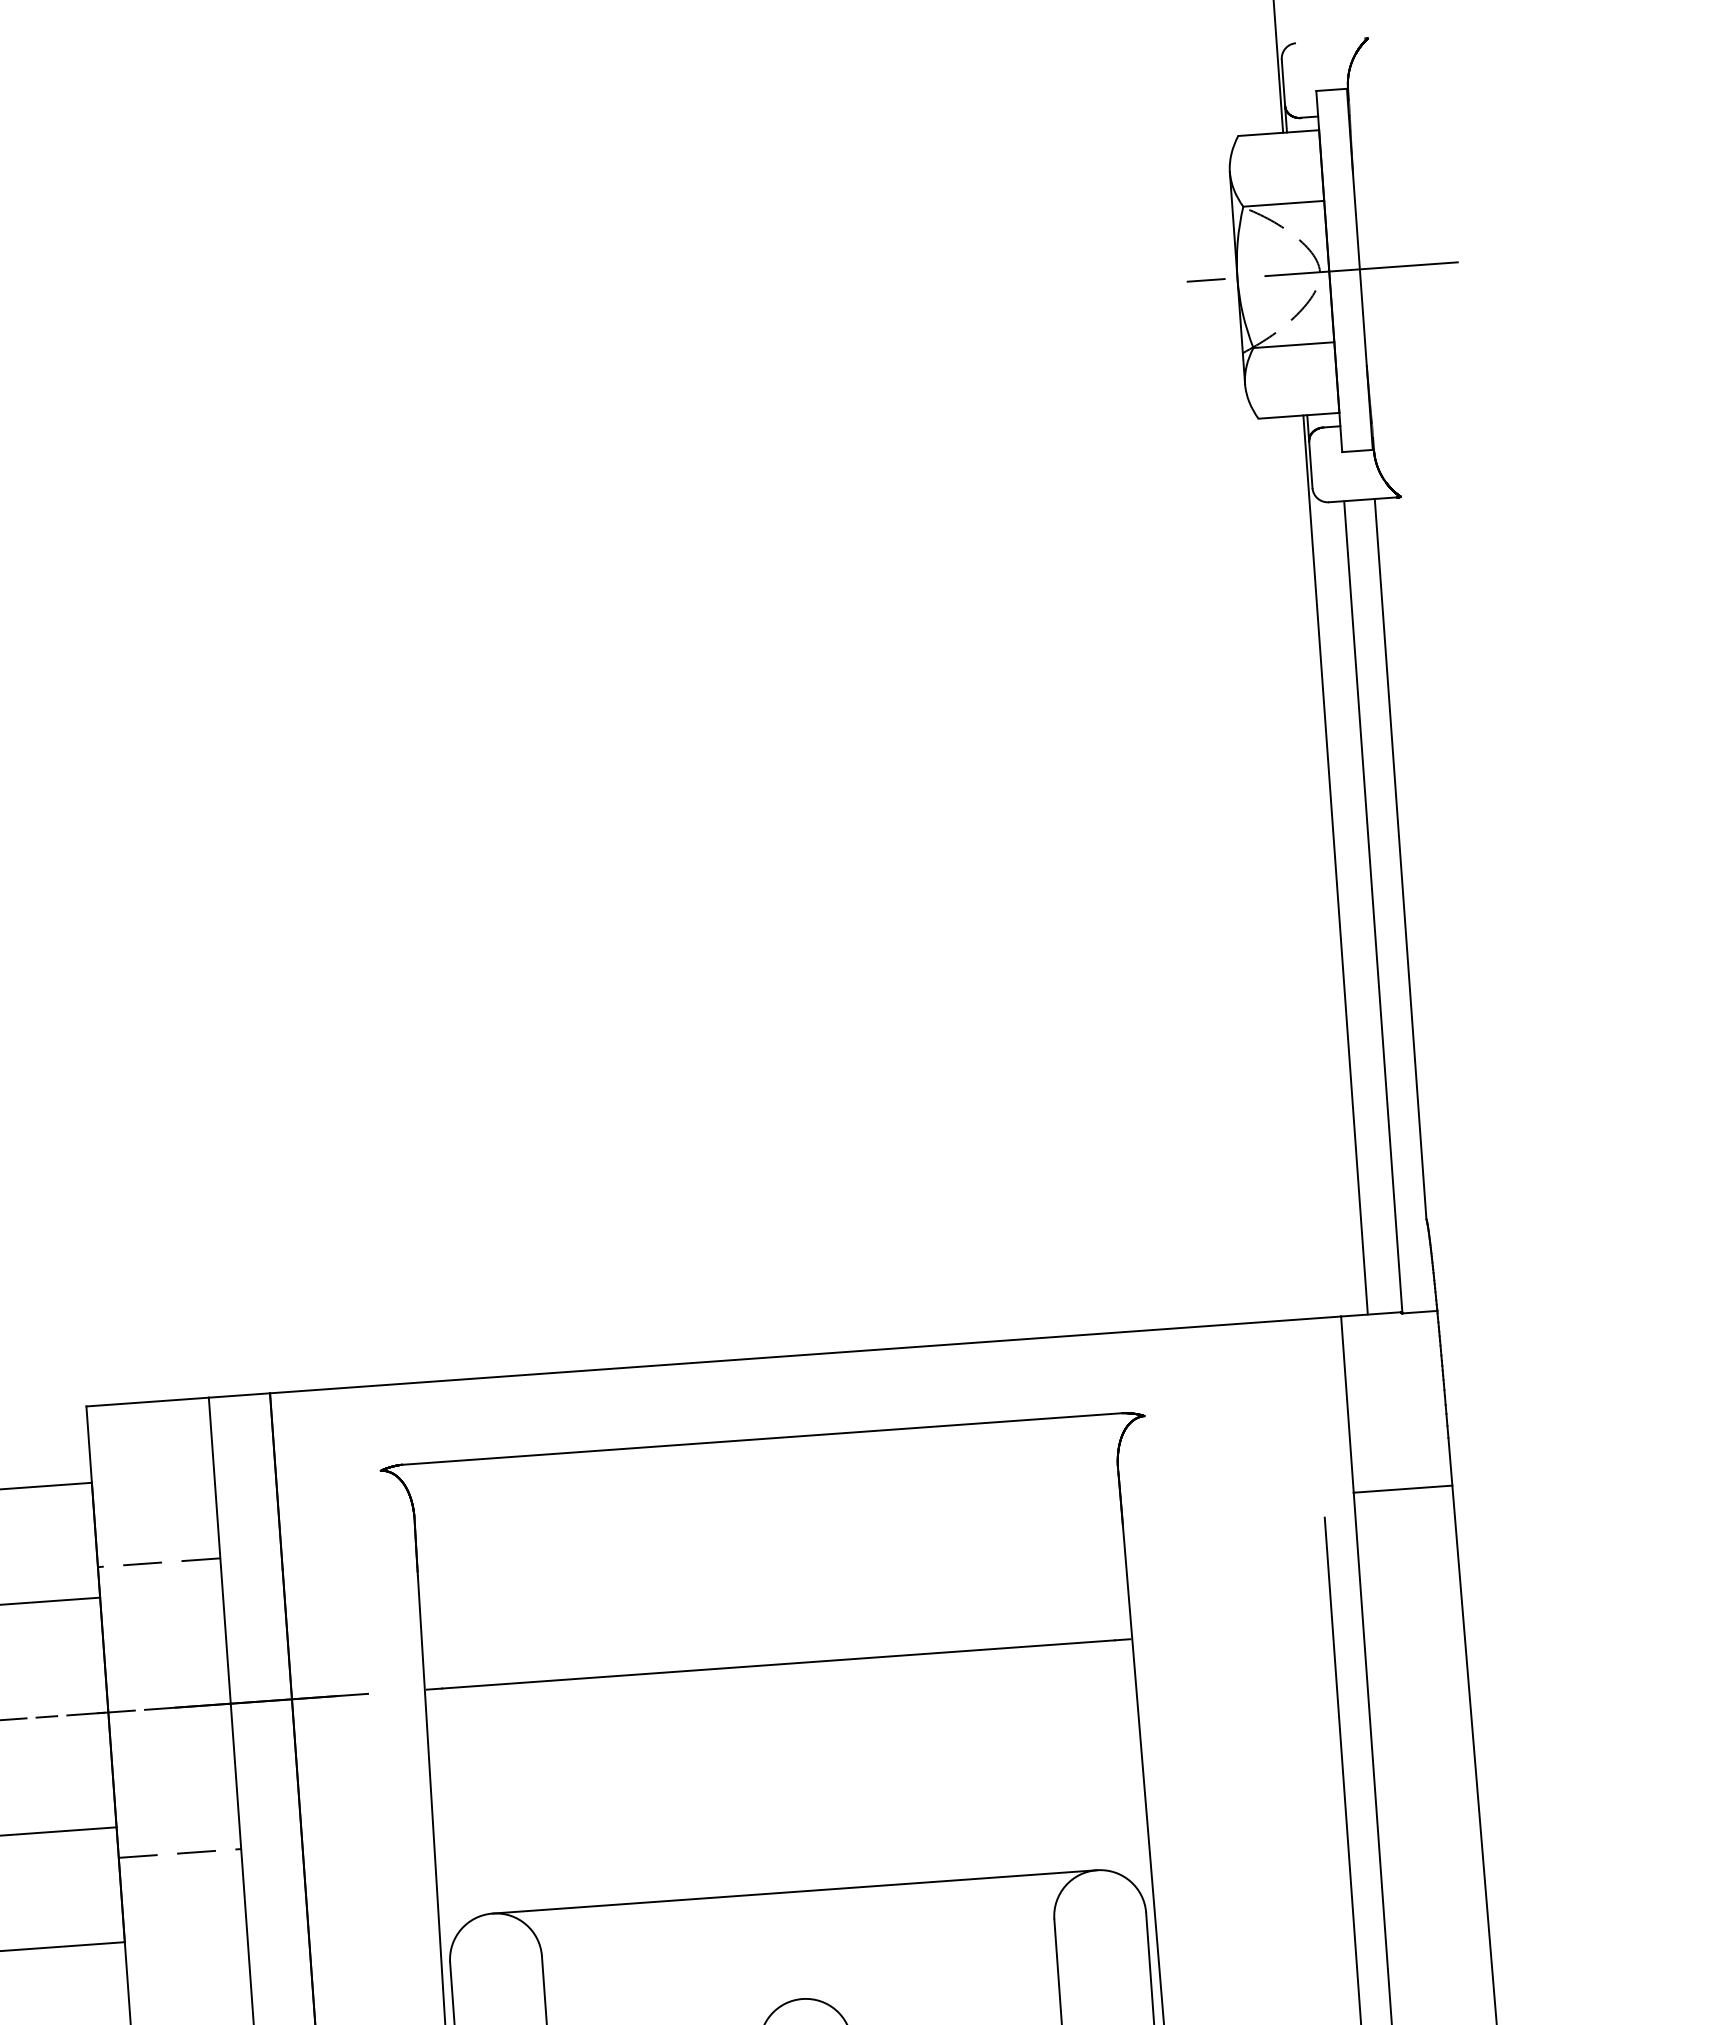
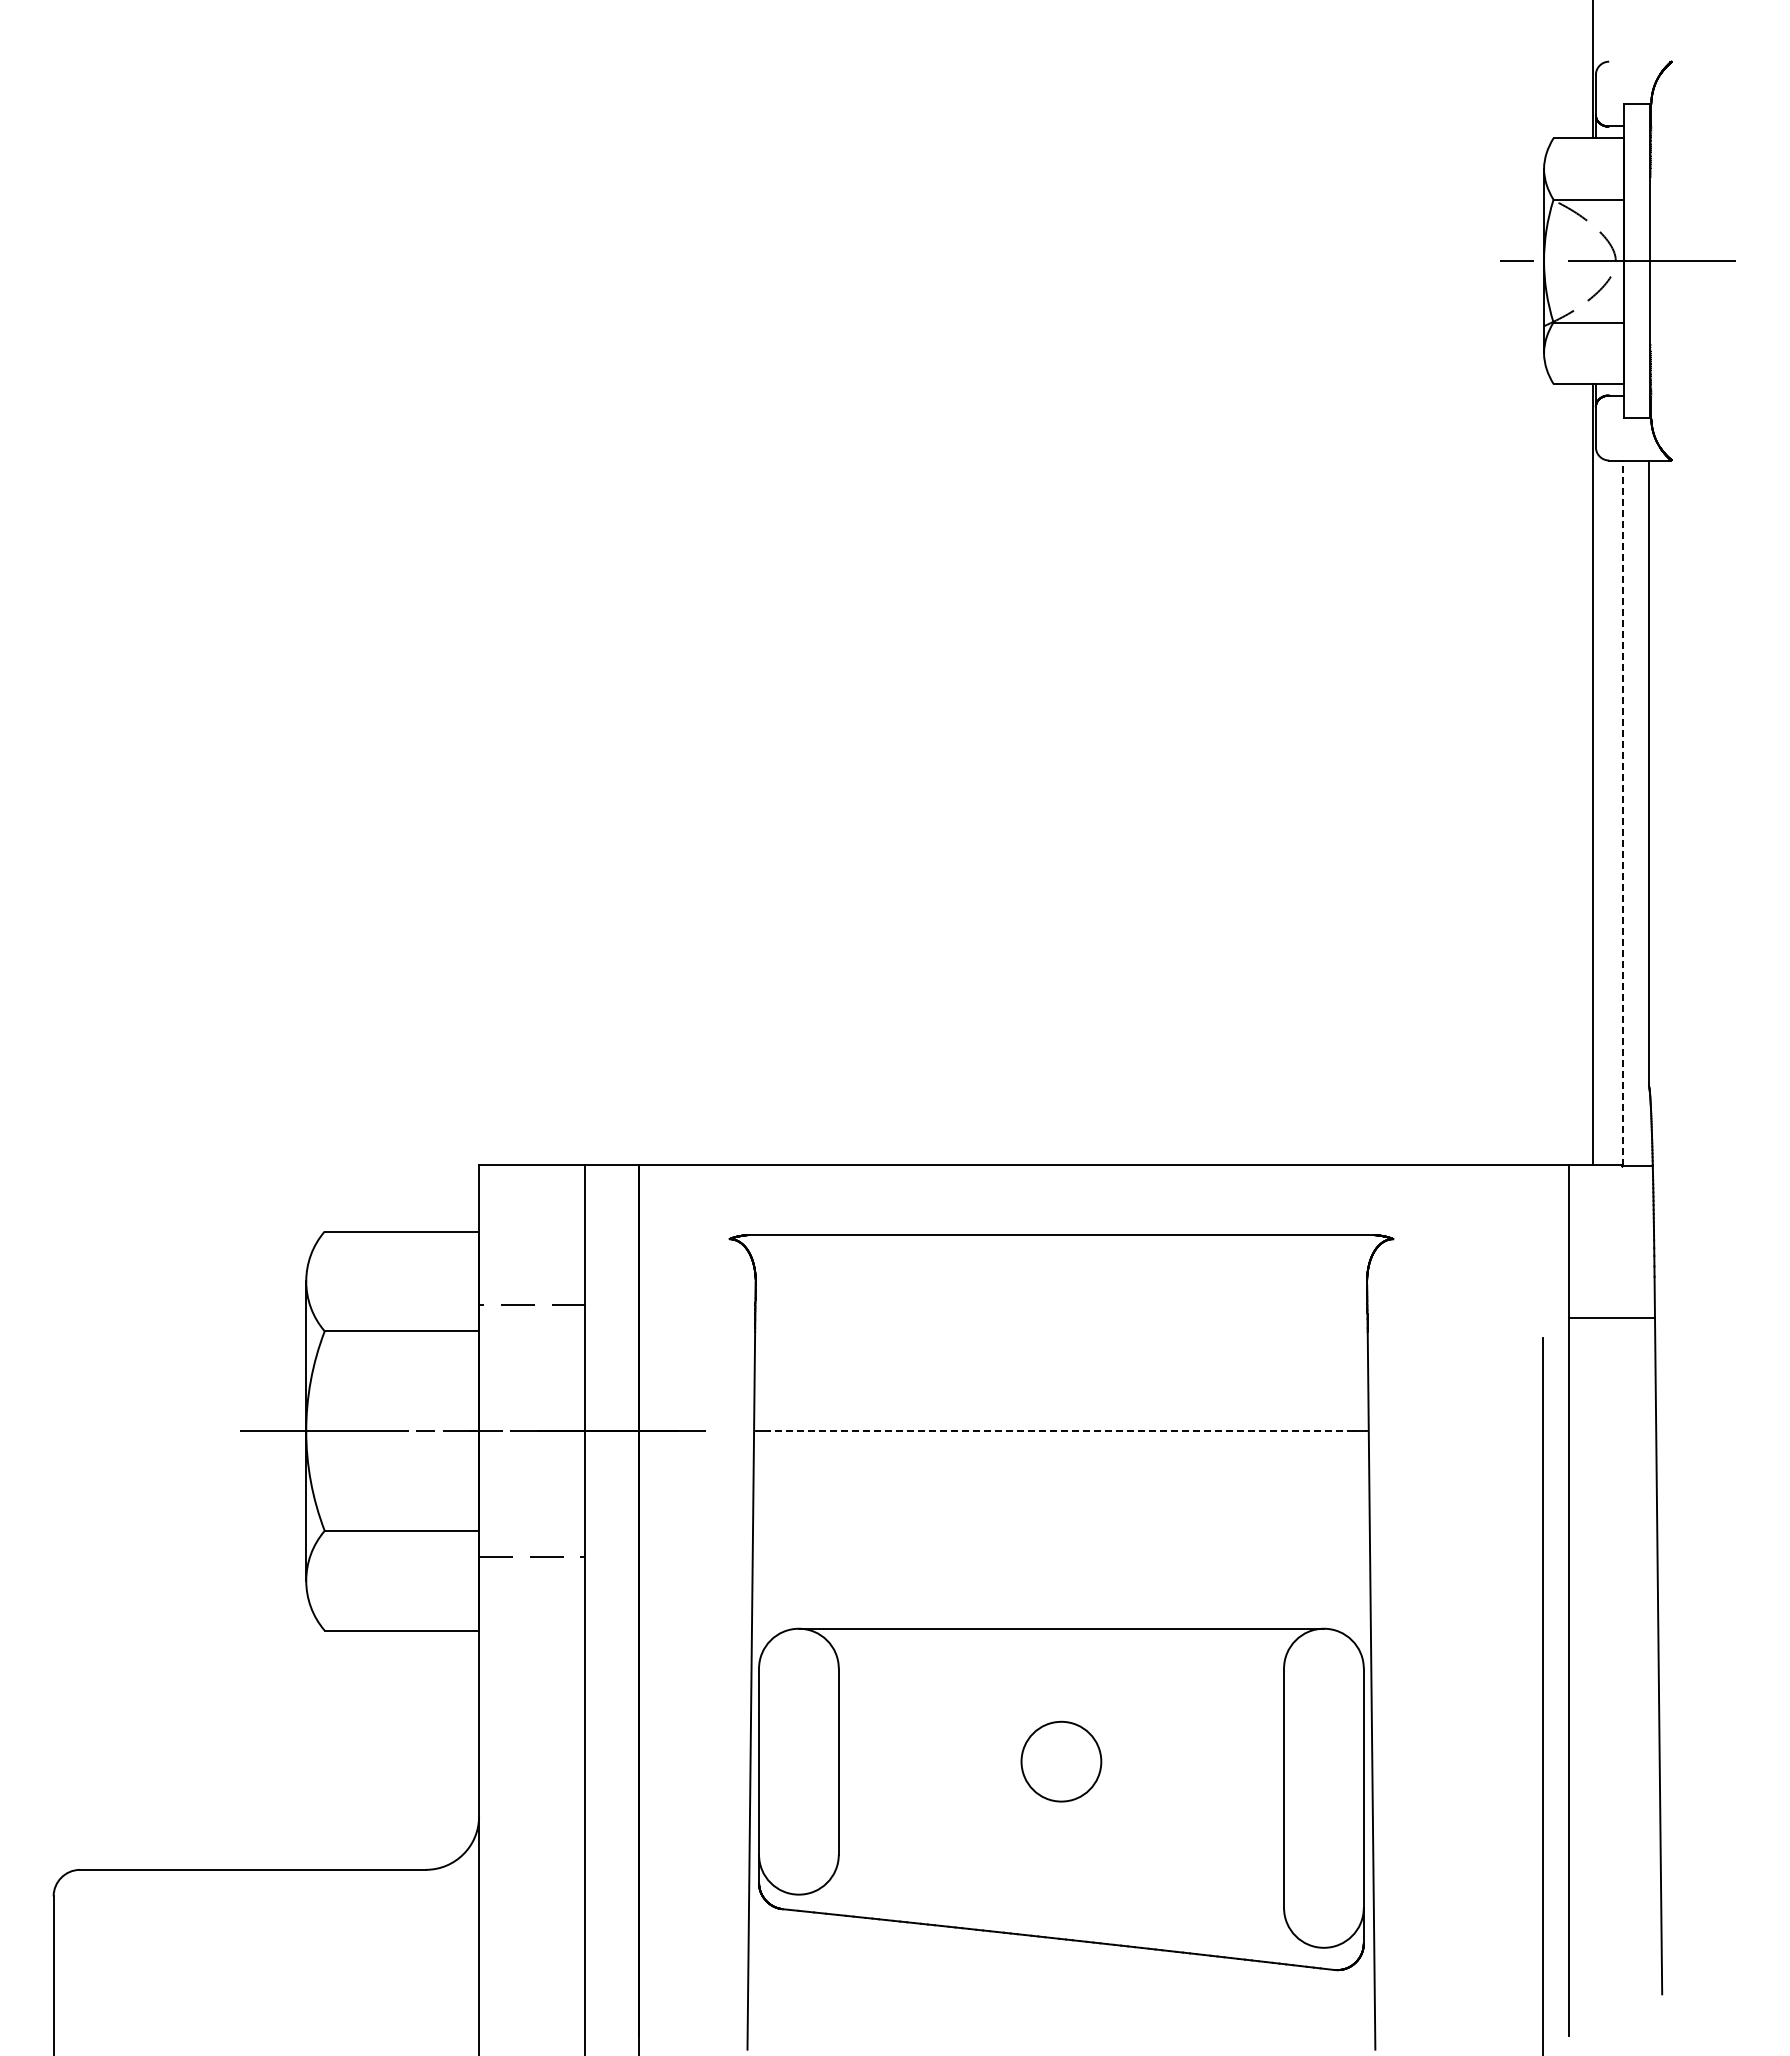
line: (1373, 907) -> (1622, 813), solid -> dashed
line: (777, 1664) -> (1060, 1431), solid -> dashed

